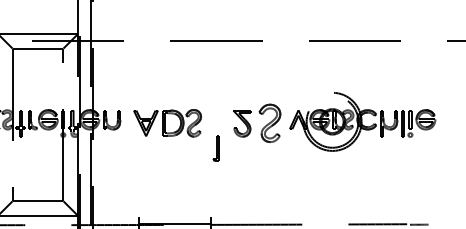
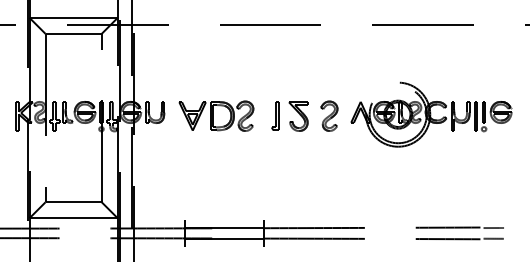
part: (270, 122) -> (329, 115), size x0.71
part: (216, 148) -> (275, 115), moved

